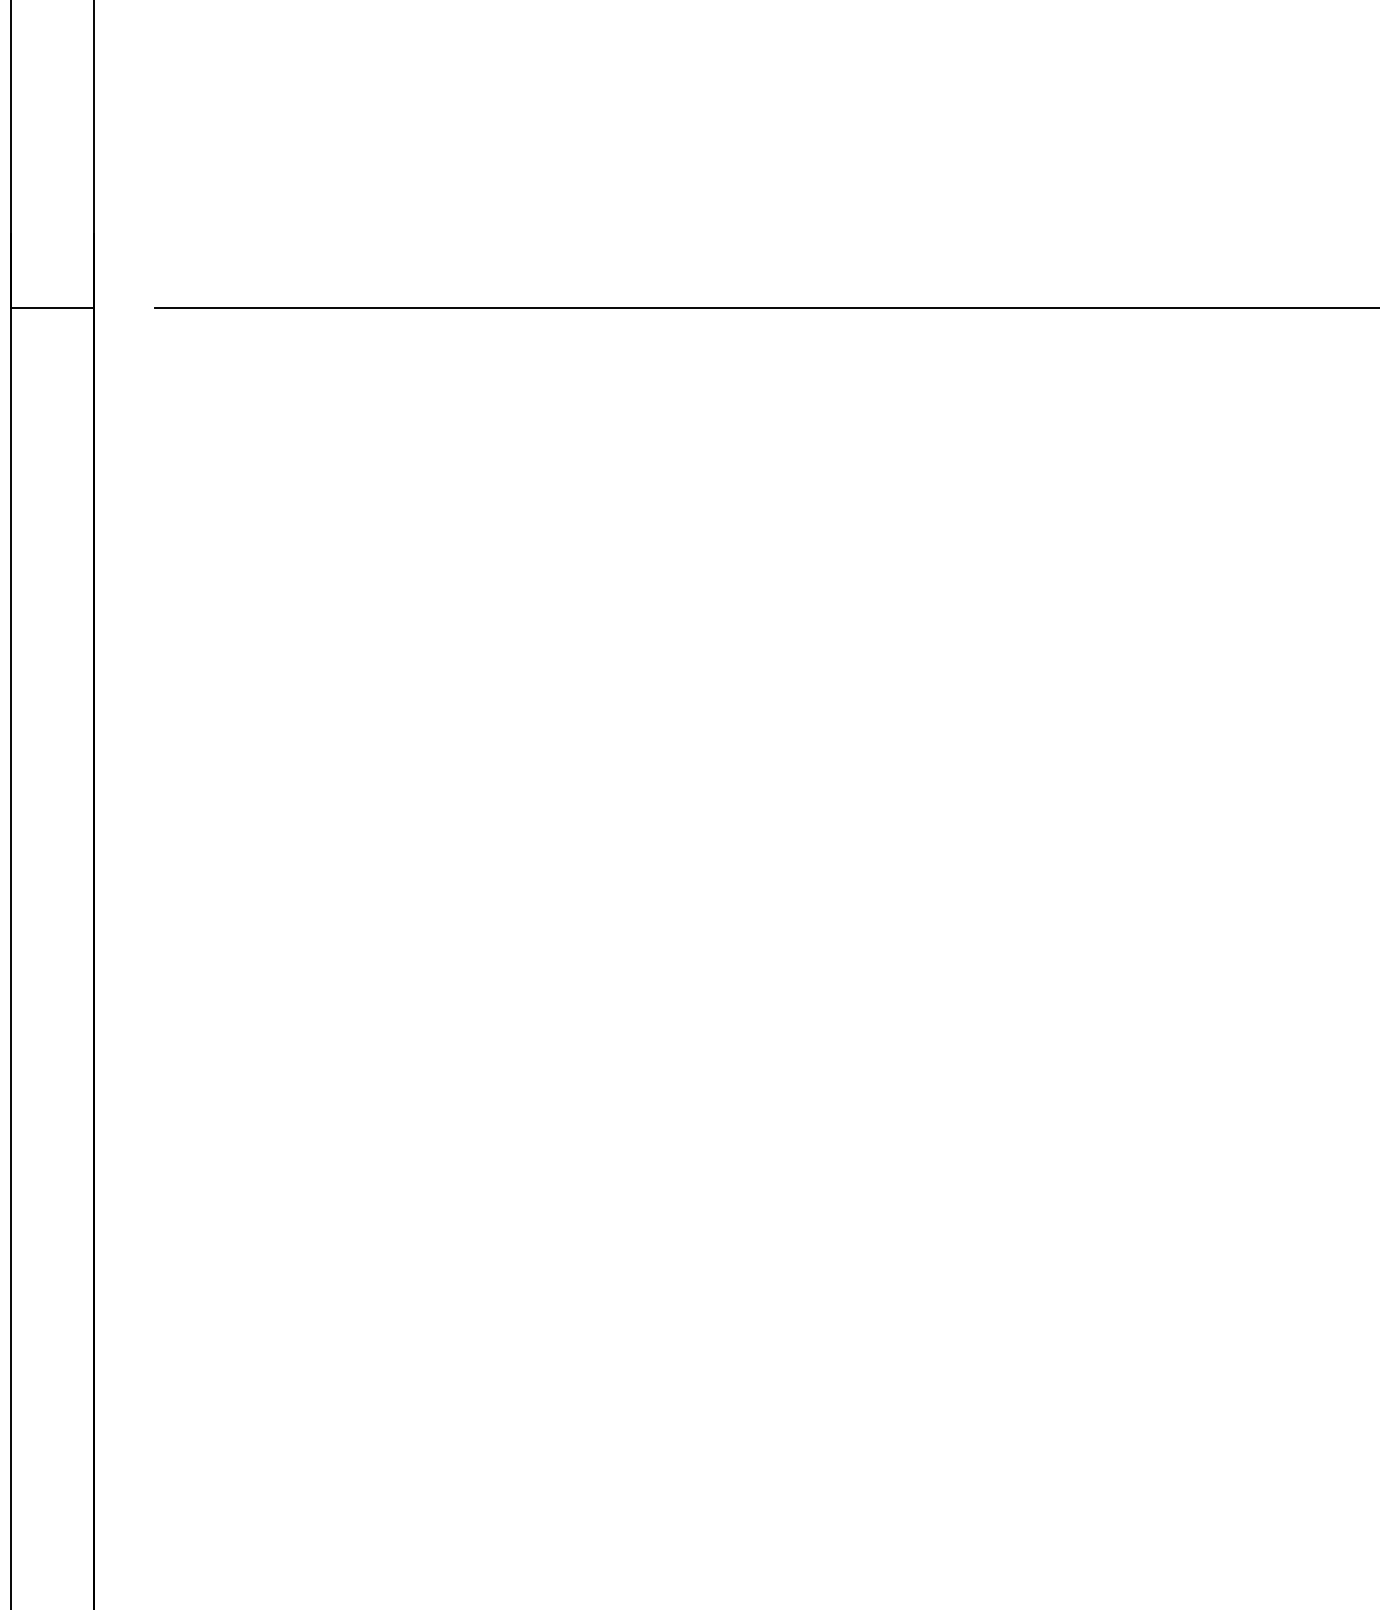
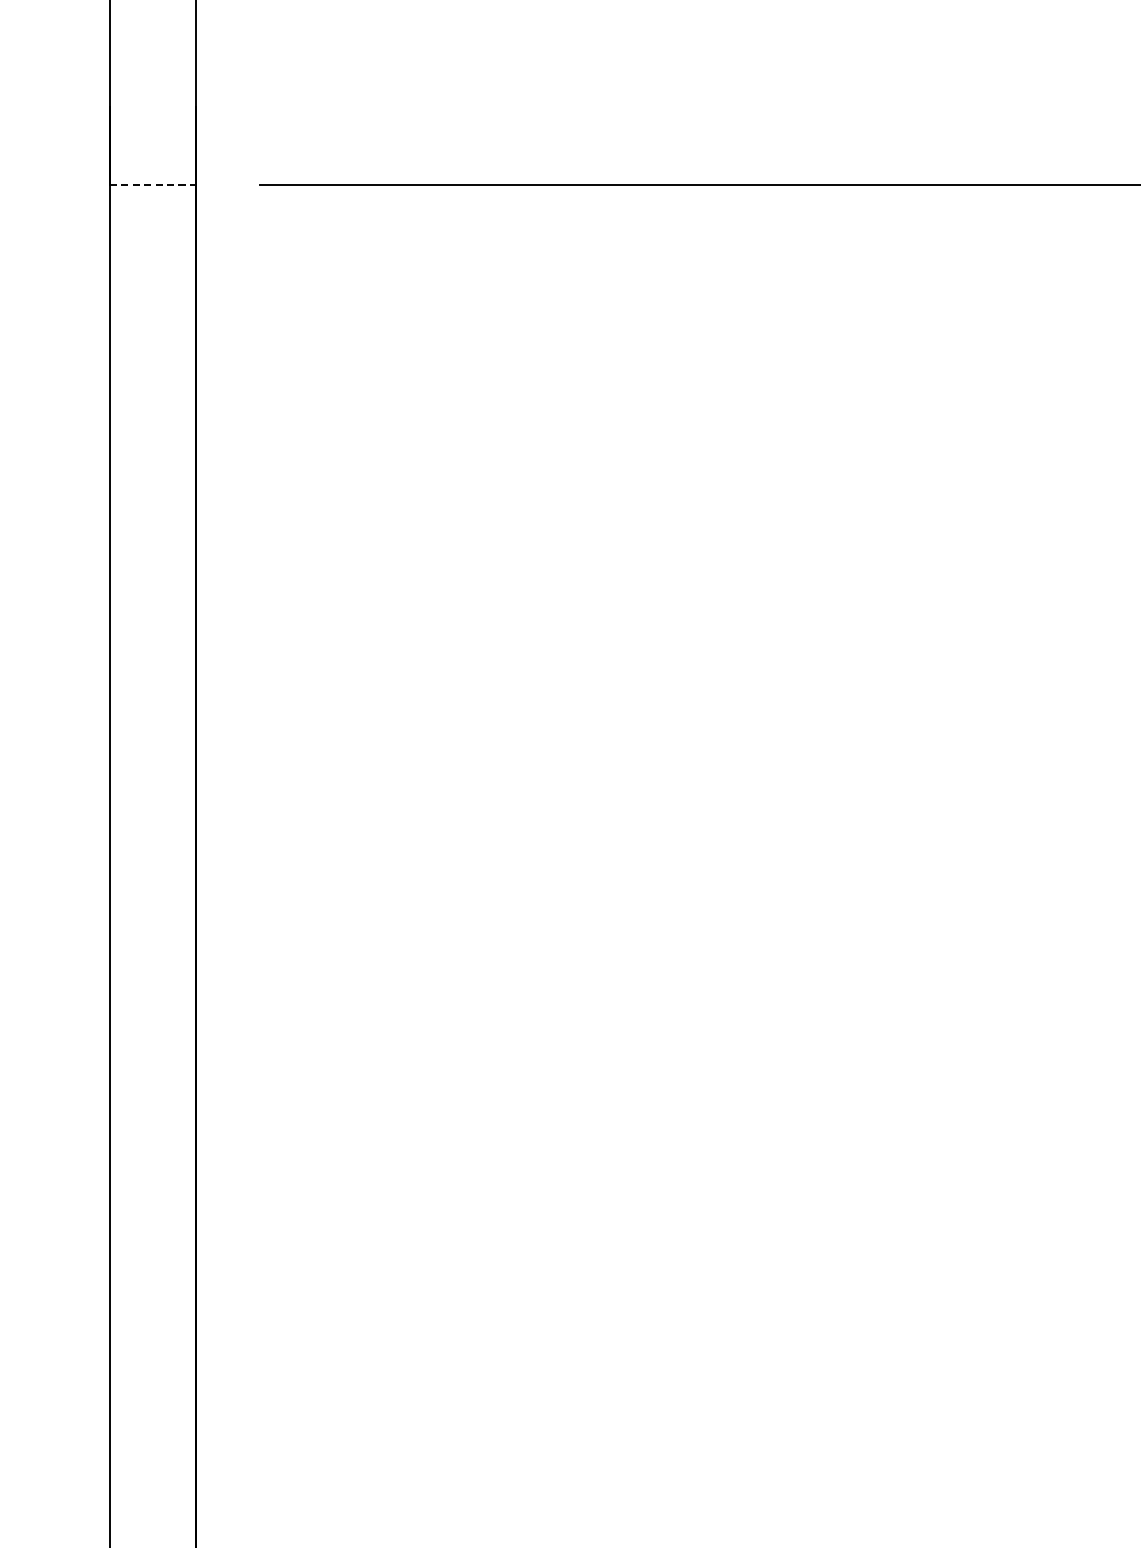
line: (52, 308) -> (152, 185), solid -> dashed

